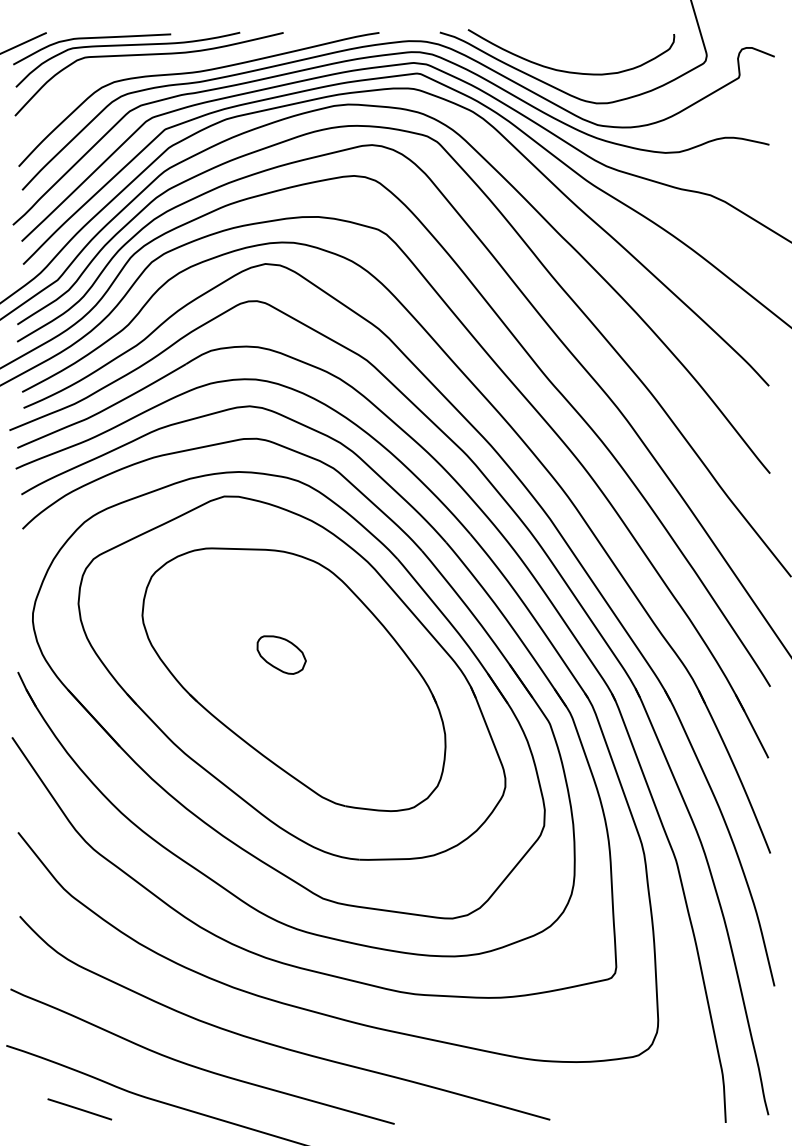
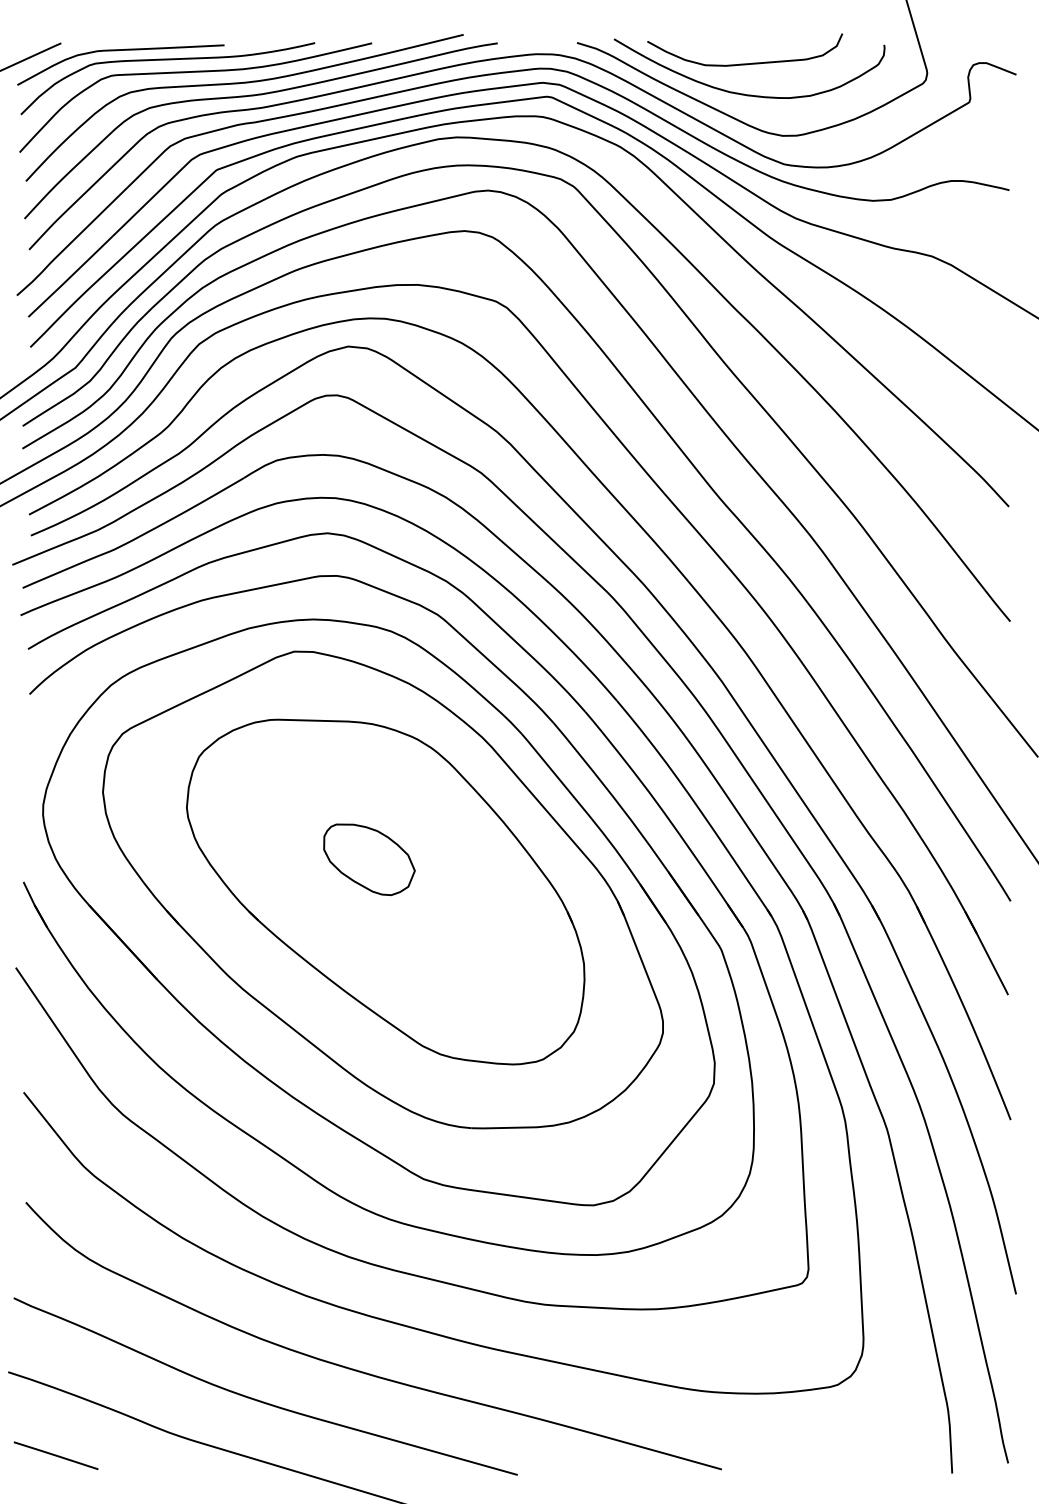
curve: (569, 47) -> (747, 62), added
curve: (182, 64) -> (239, 84), added
part: (281, 654) -> (369, 858), size x1.43
line: (79, 1109) -> (55, 1455), moved

